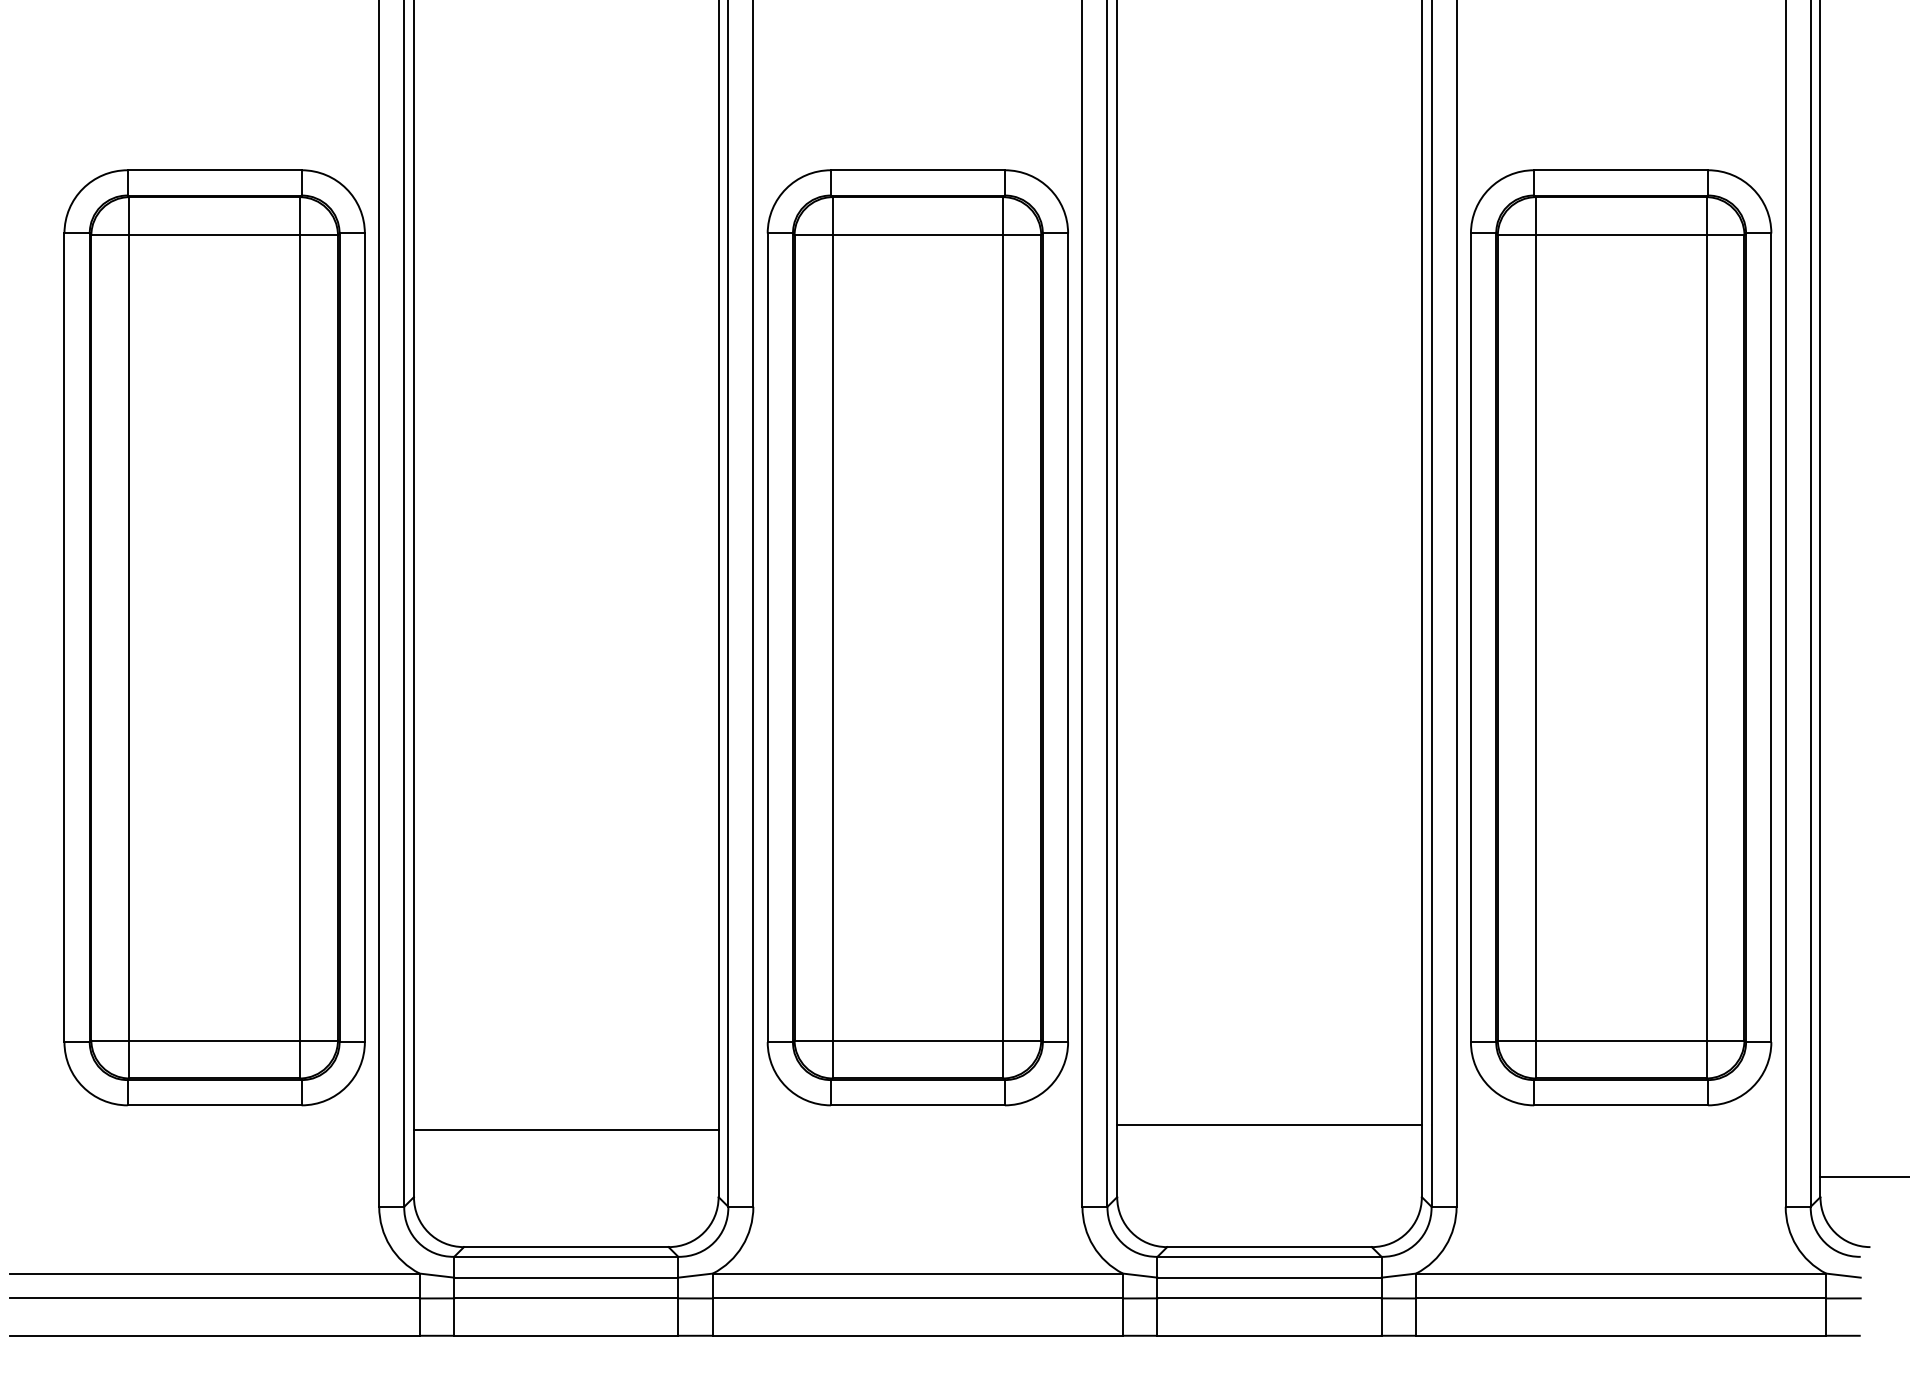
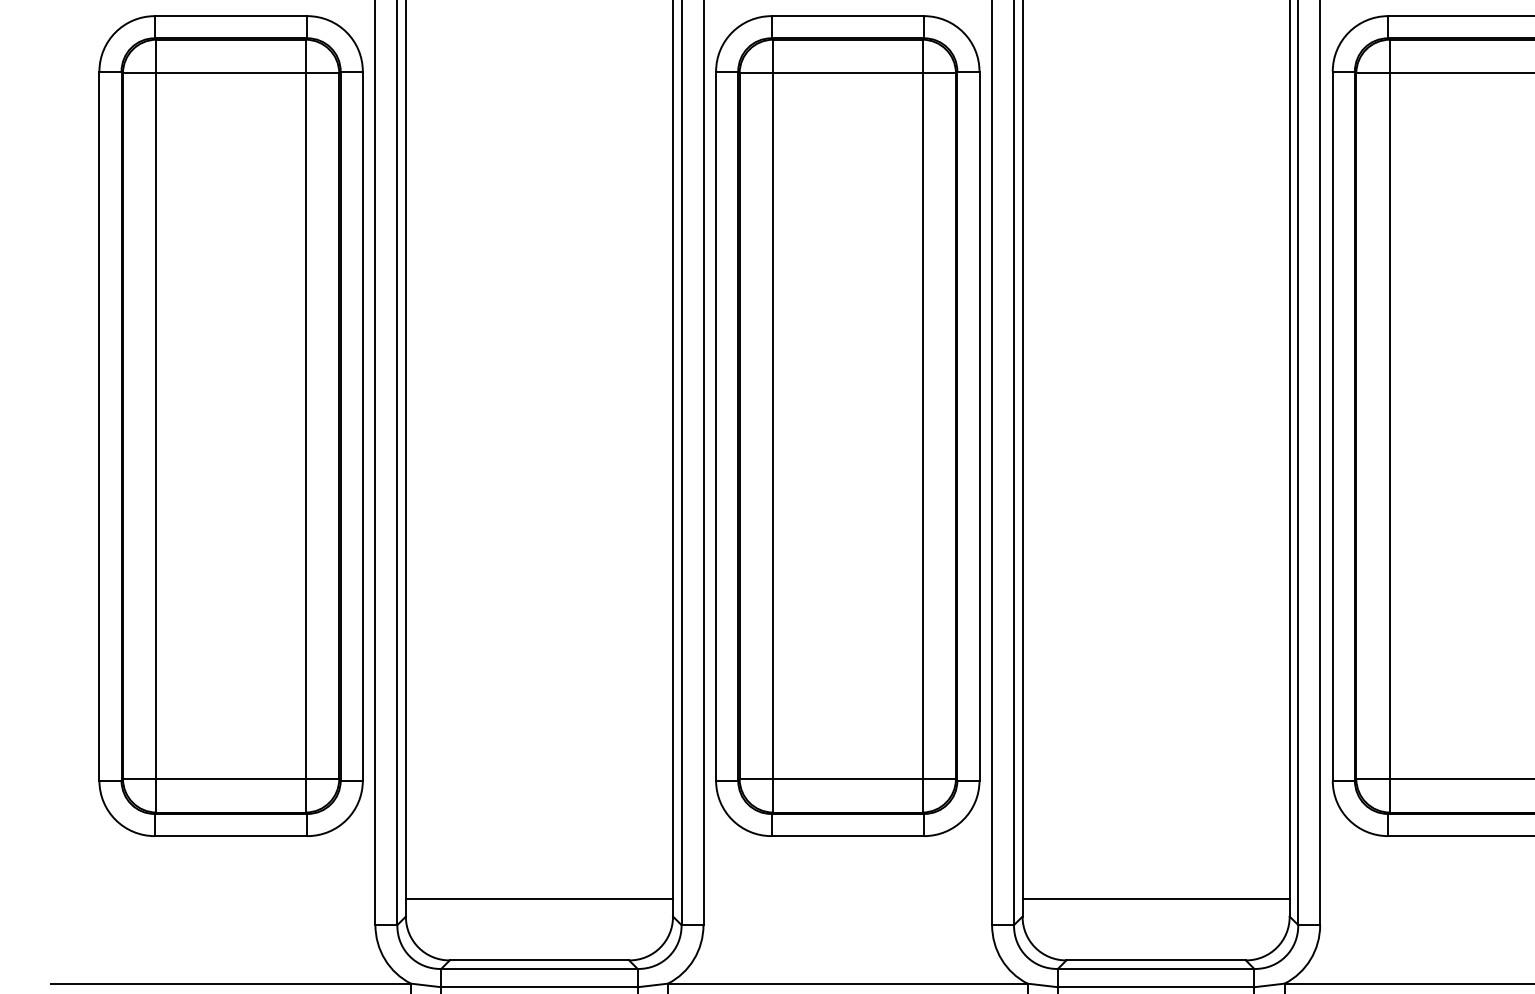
line: (1269, 1125) -> (1156, 899), moved
line: (565, 1130) -> (538, 899), moved

